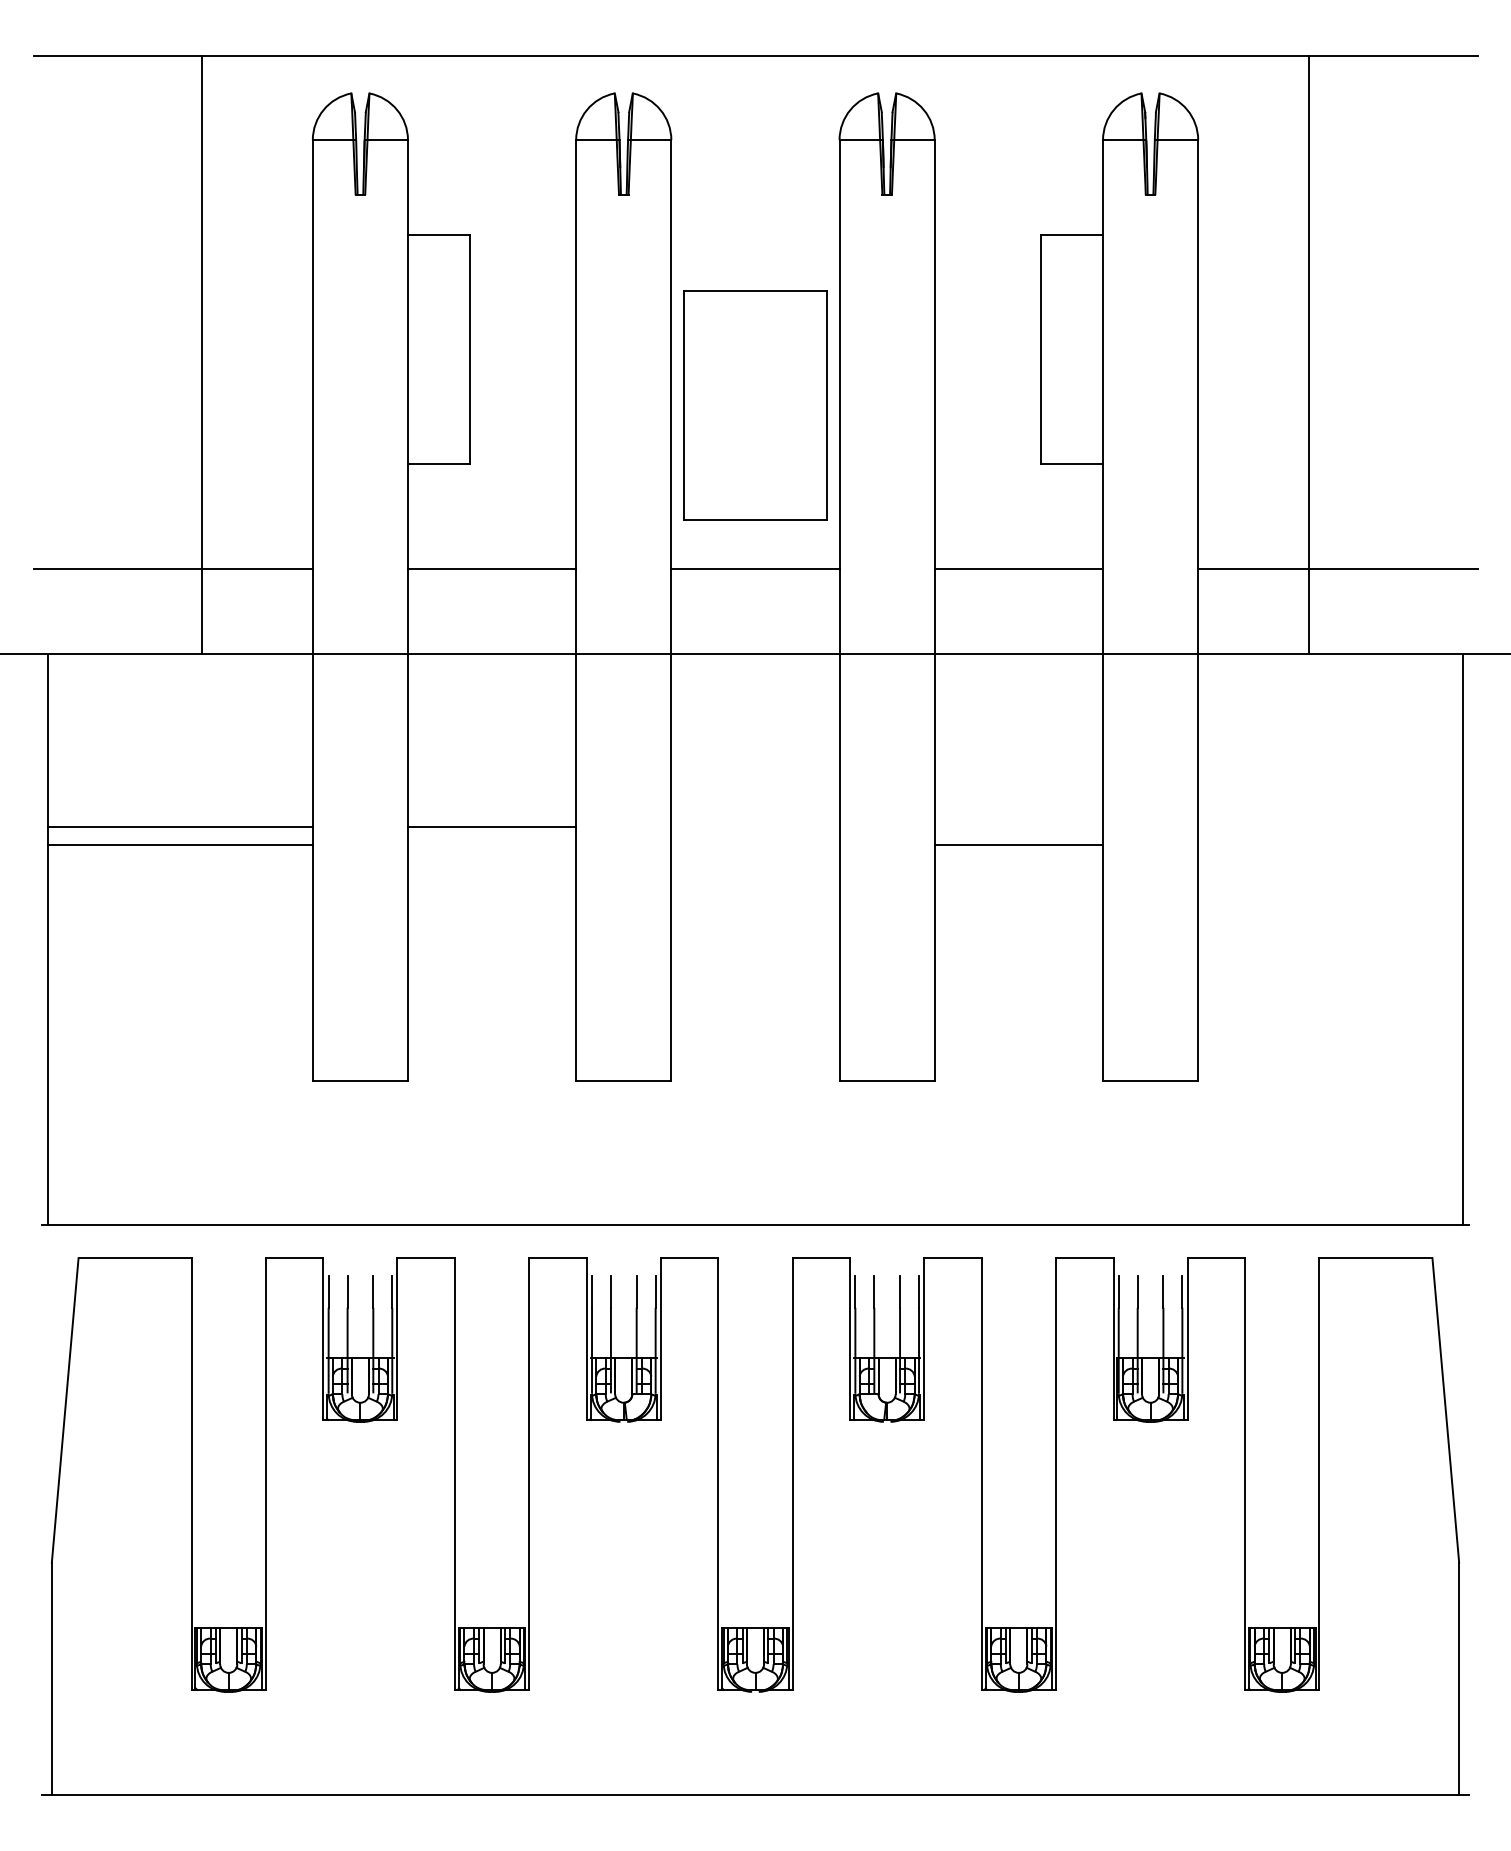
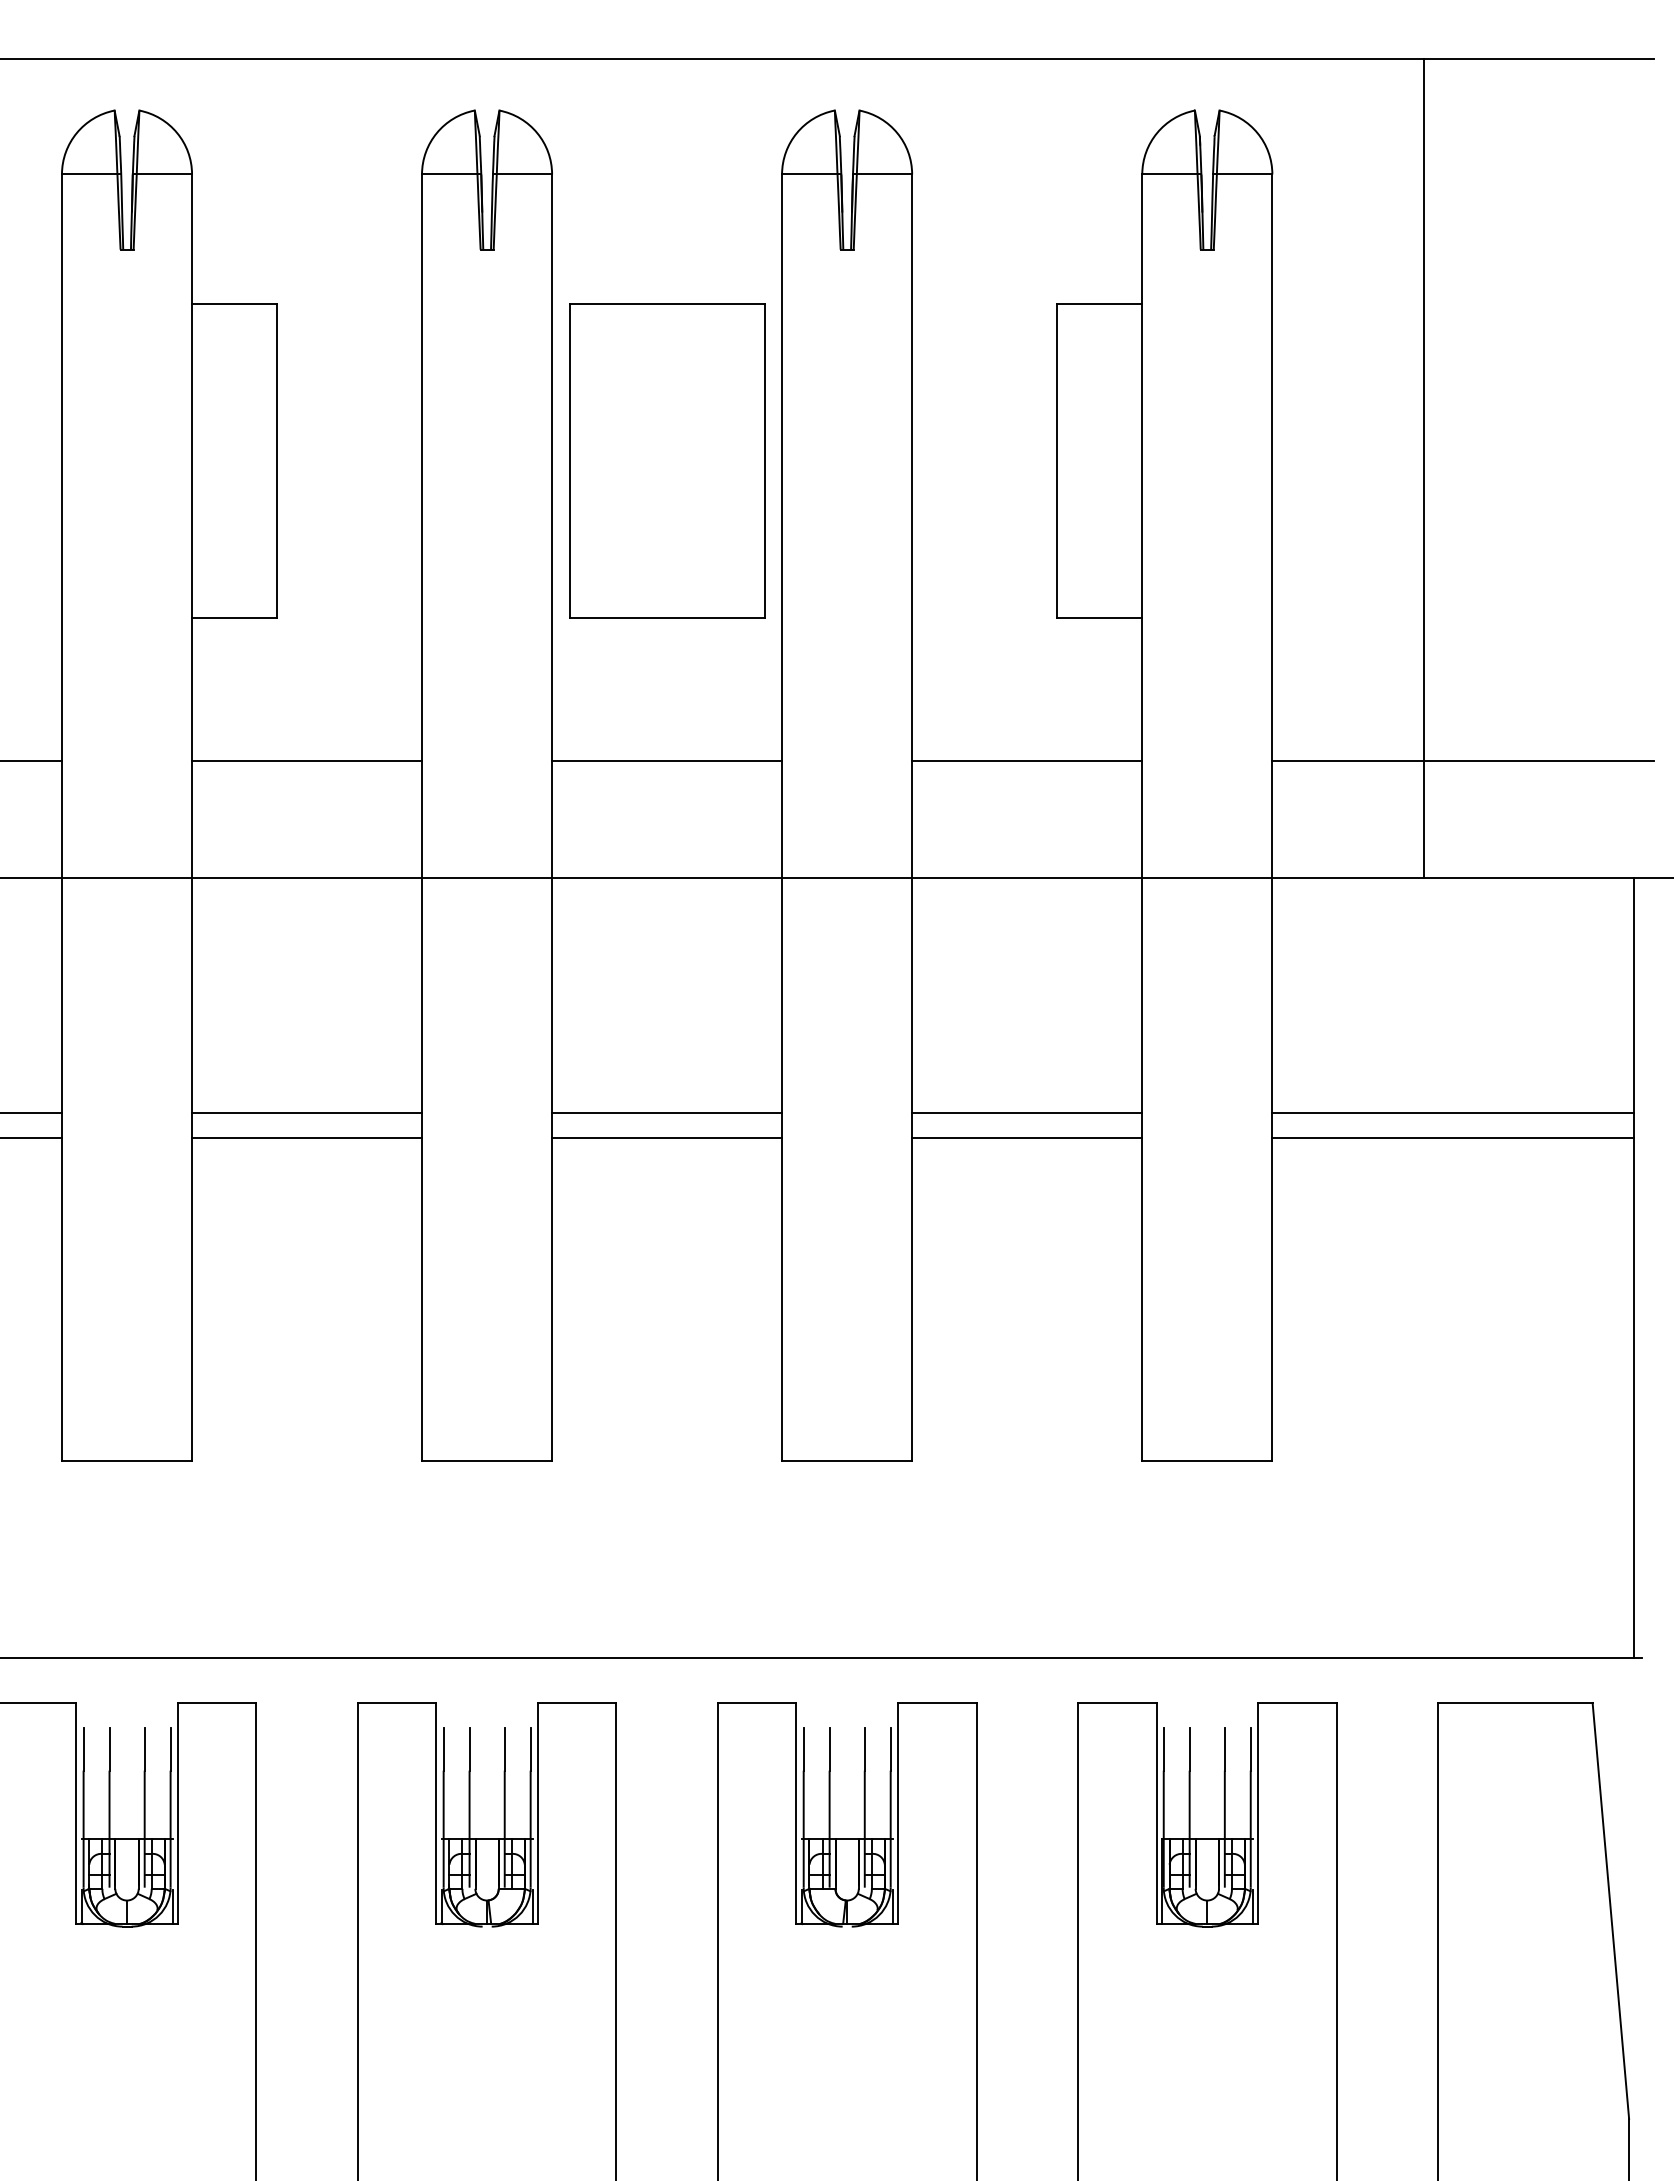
part: (755, 405) -> (667, 460), moved
line: (755, 826) -> (667, 1112), added
line: (1018, 826) -> (1026, 1112), added
line: (1330, 826) -> (1453, 1112), added
line: (491, 844) -> (306, 1137), added
line: (755, 844) -> (667, 1137), added
line: (1330, 844) -> (1453, 1137), added

